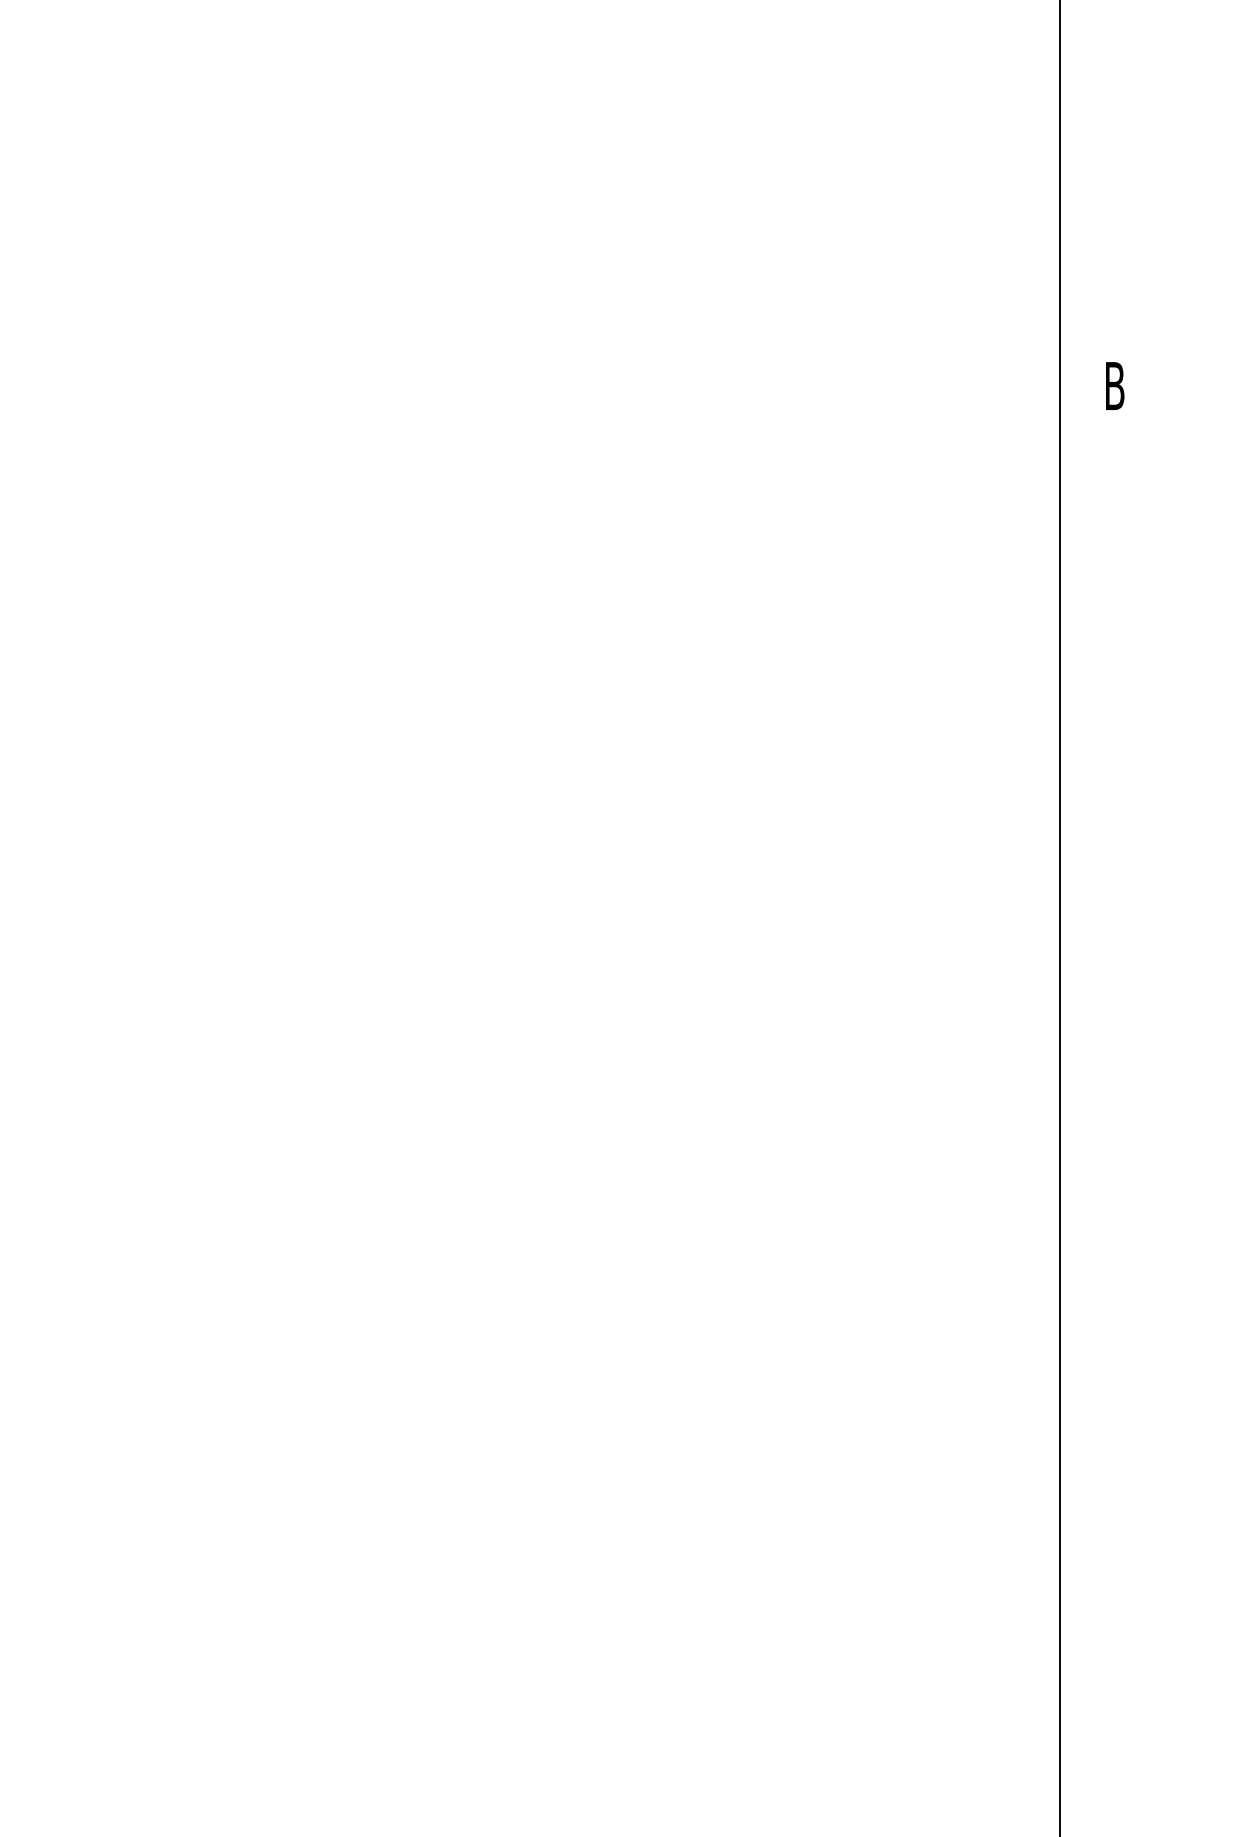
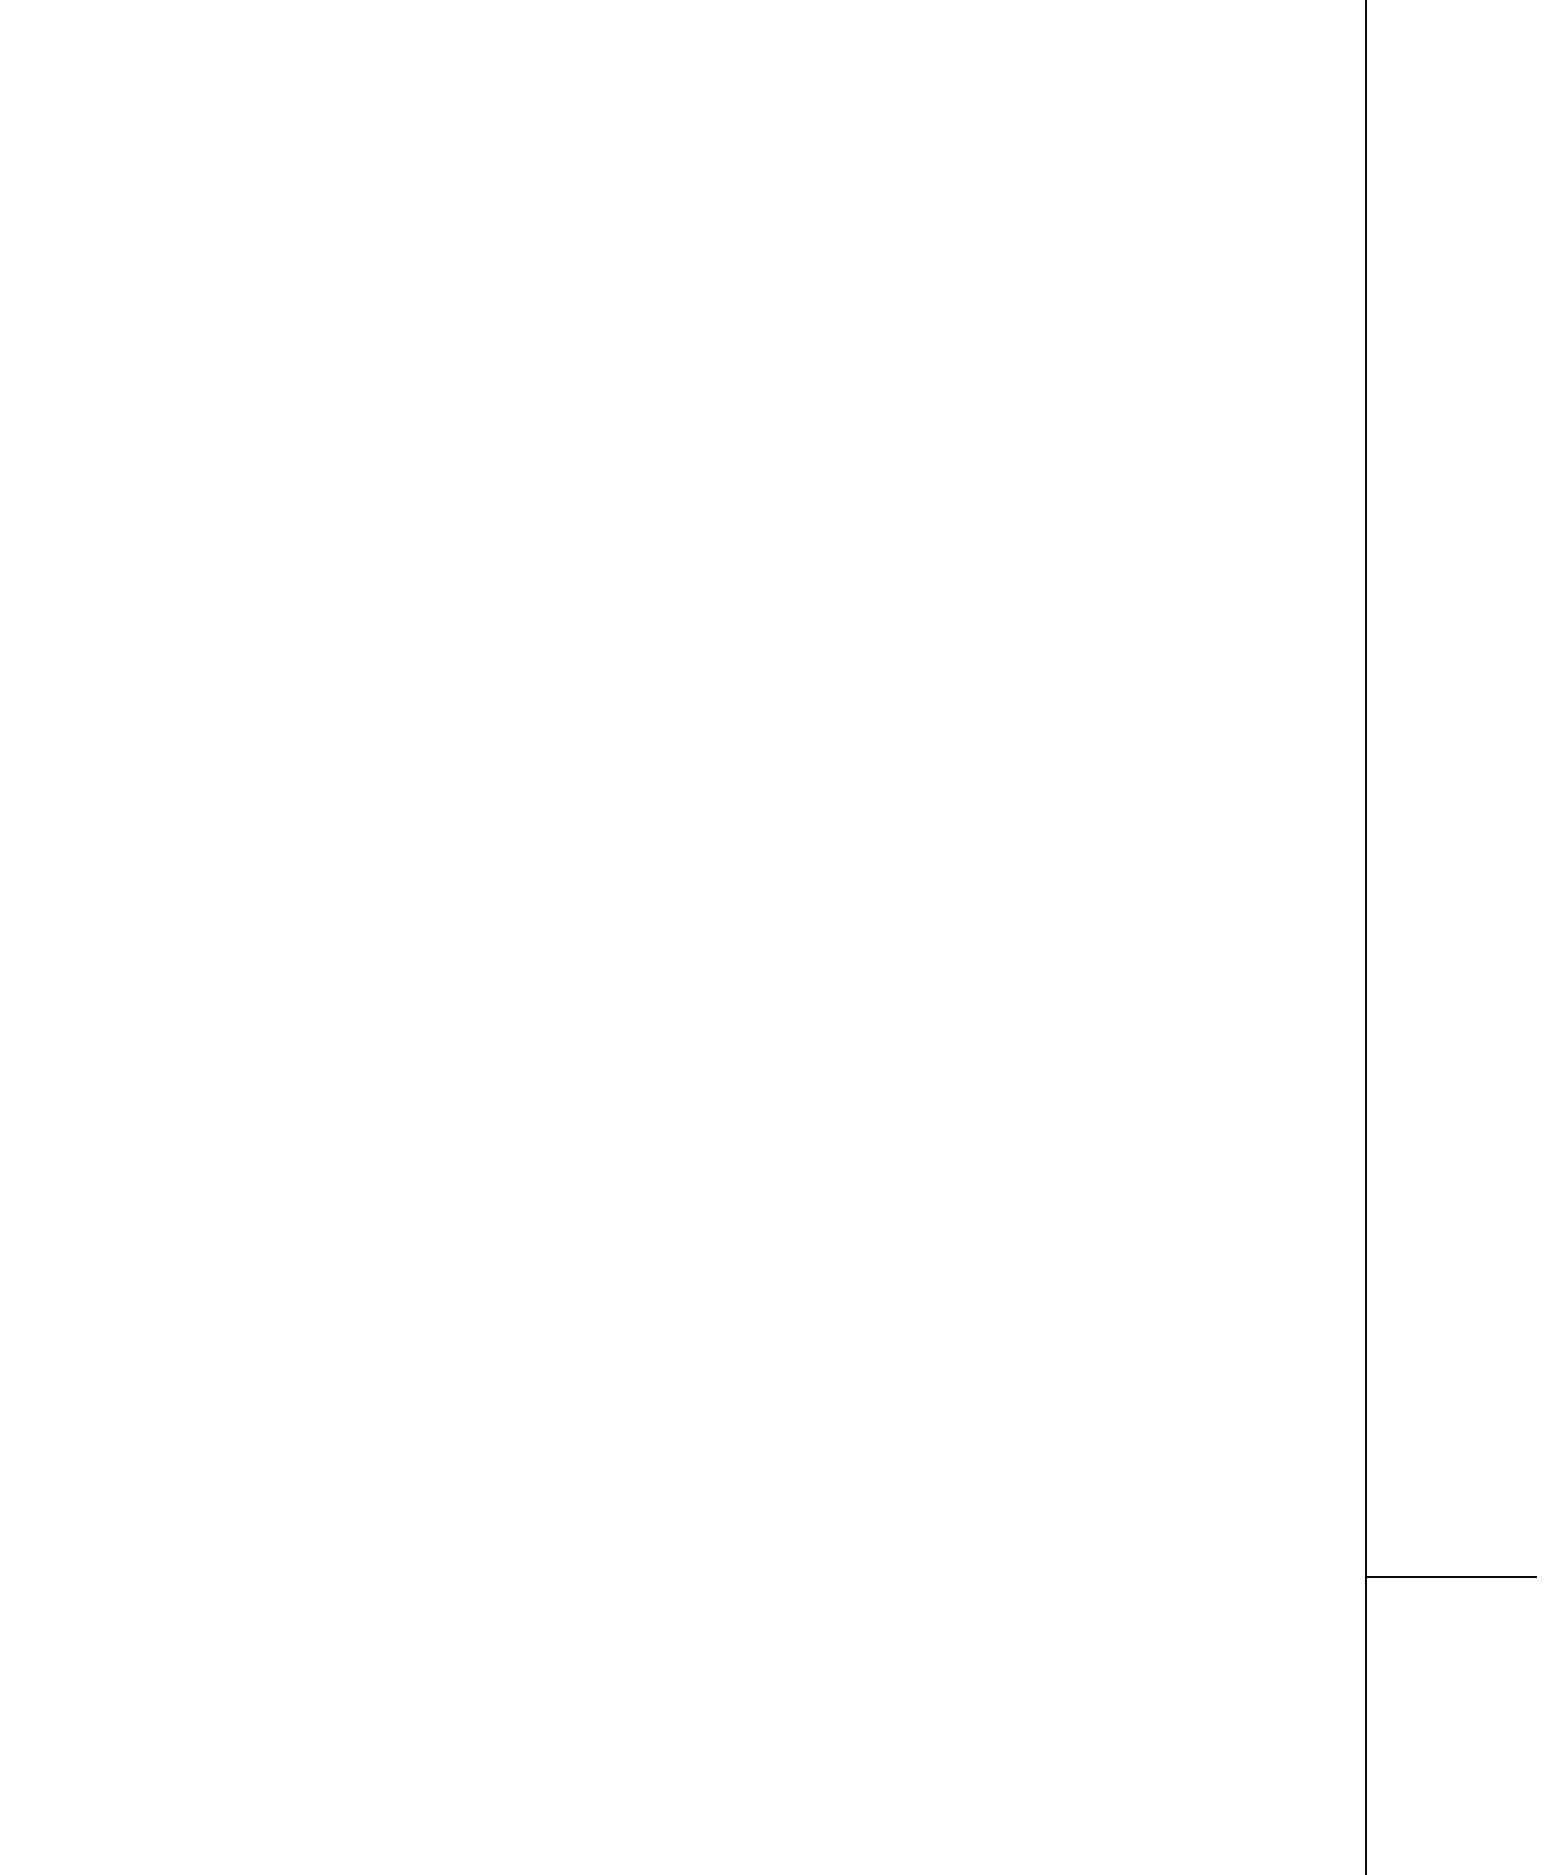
line: (1124, 1693) -> (1450, 1577), added

